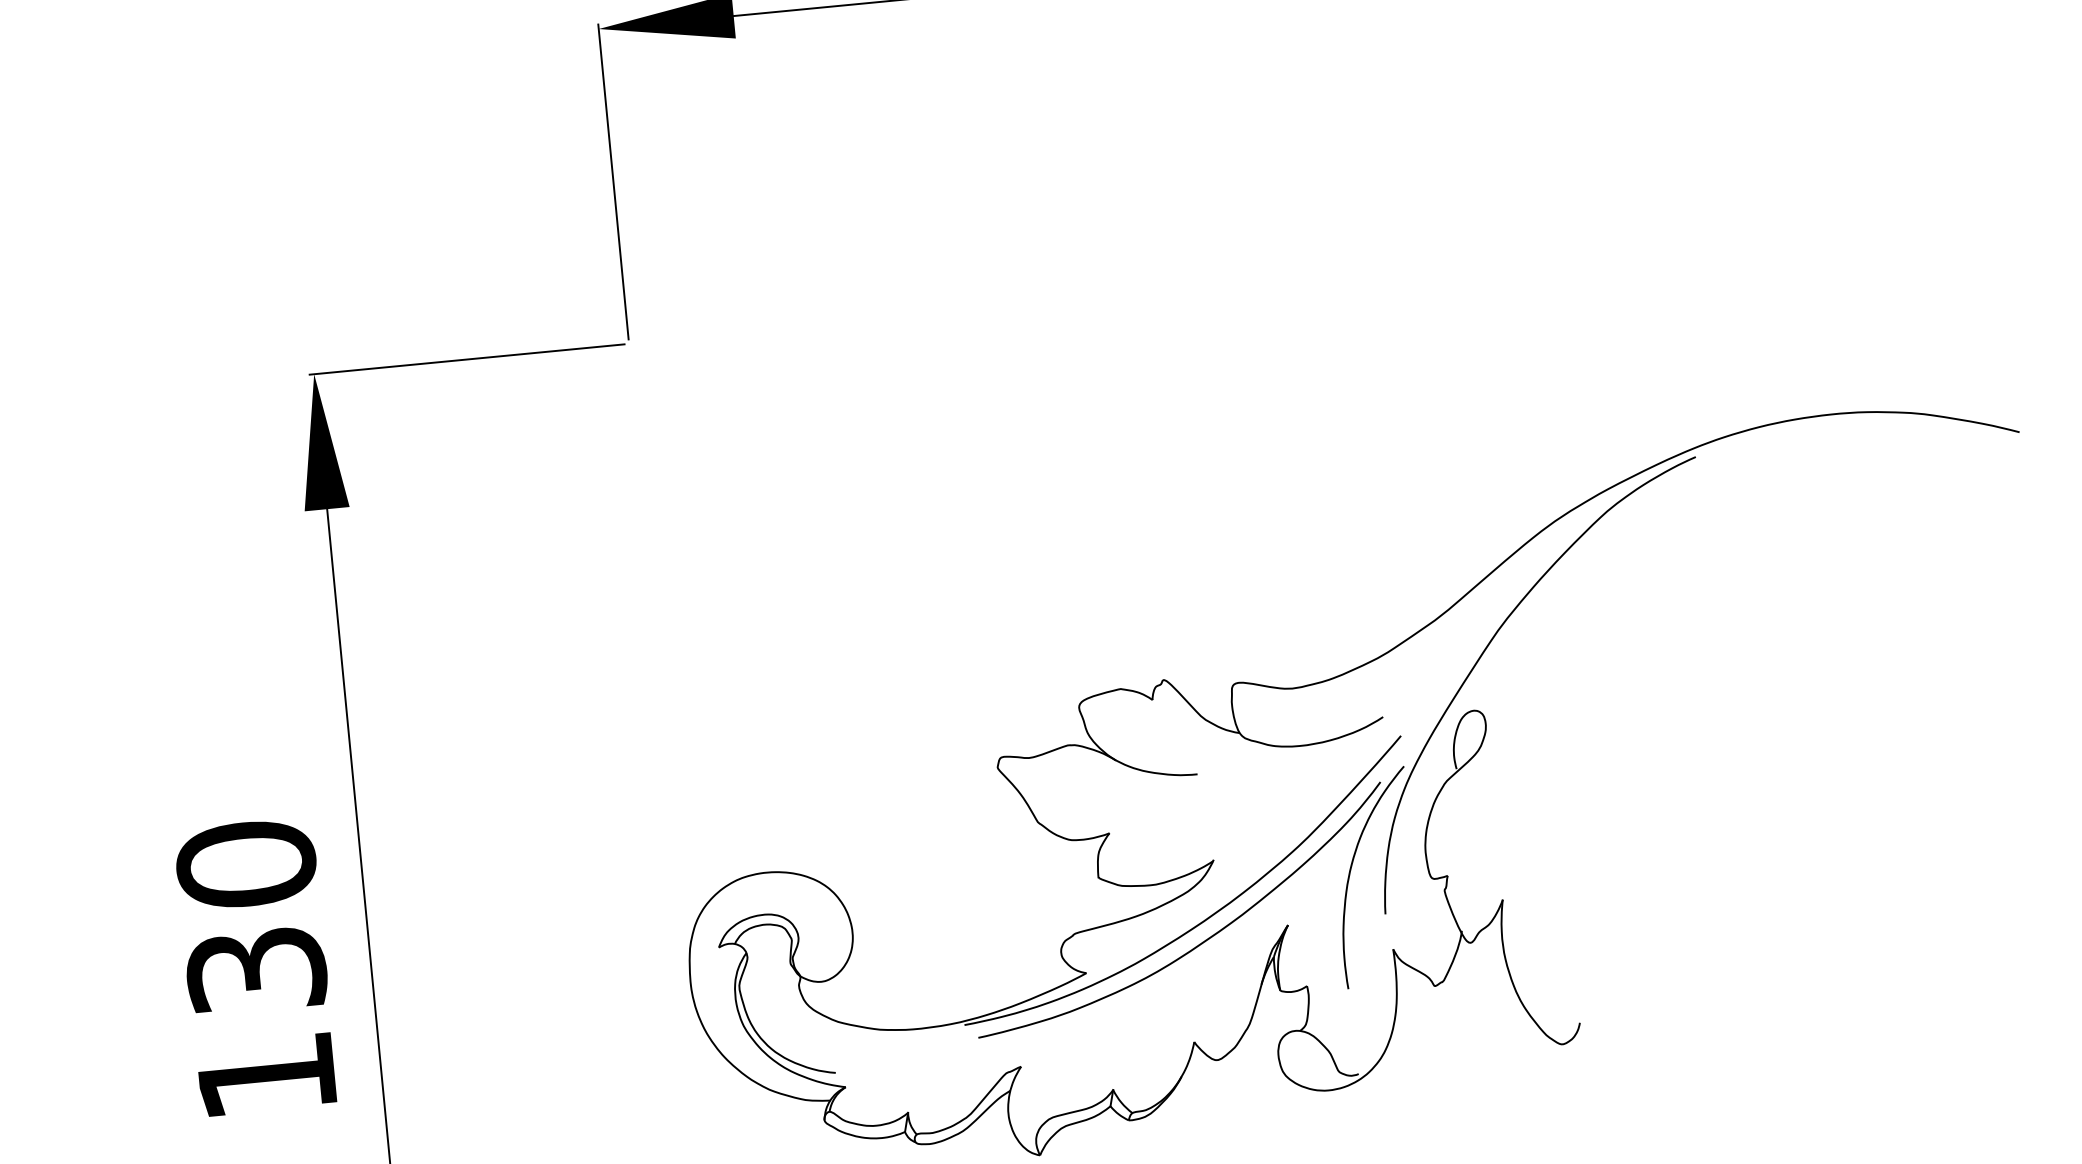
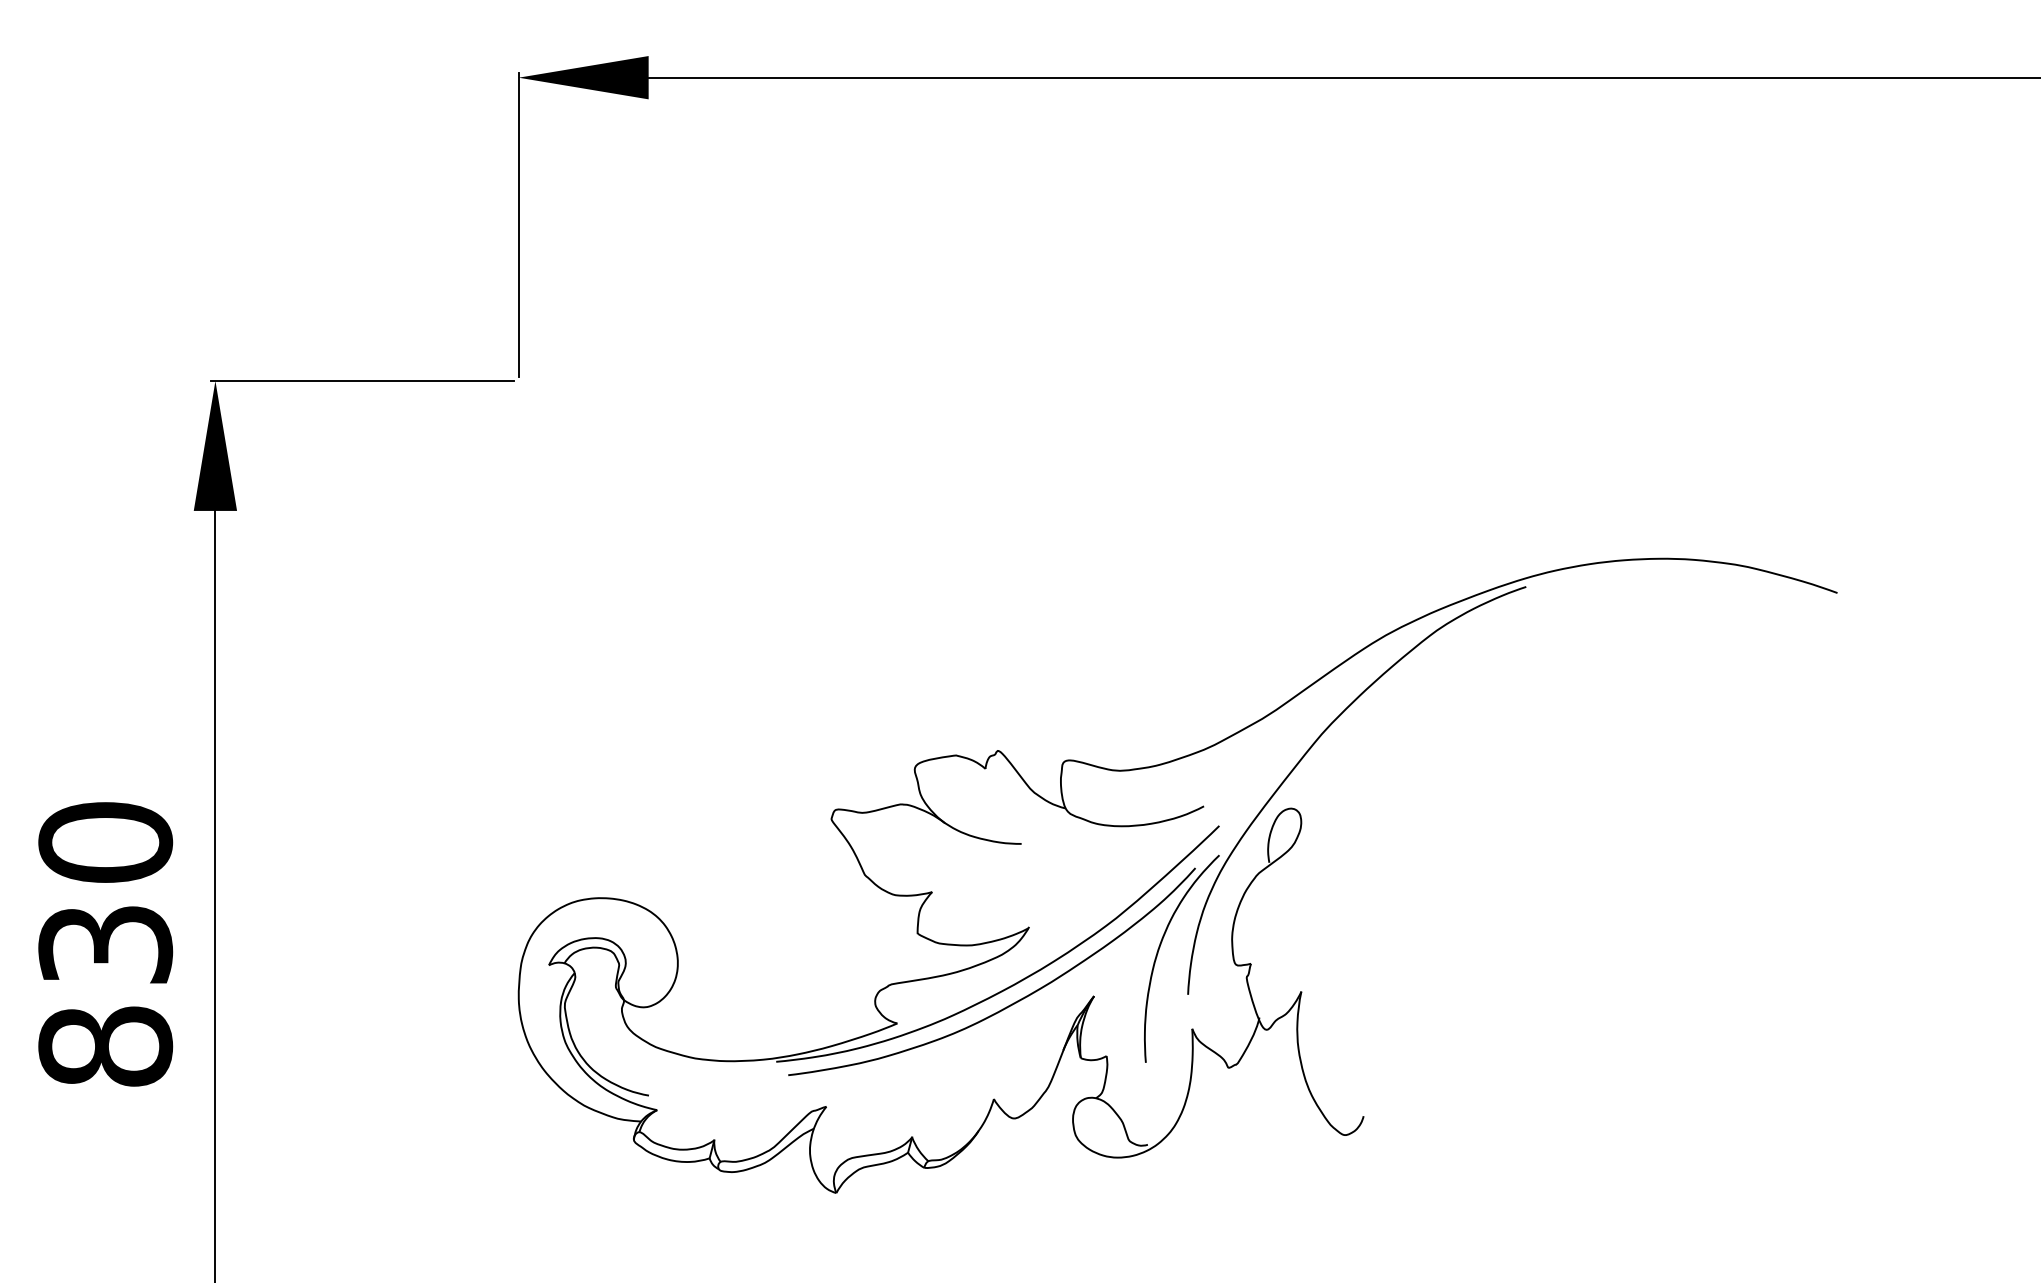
text: (266, 1076) -> (105, 1046), 130 -> 830

